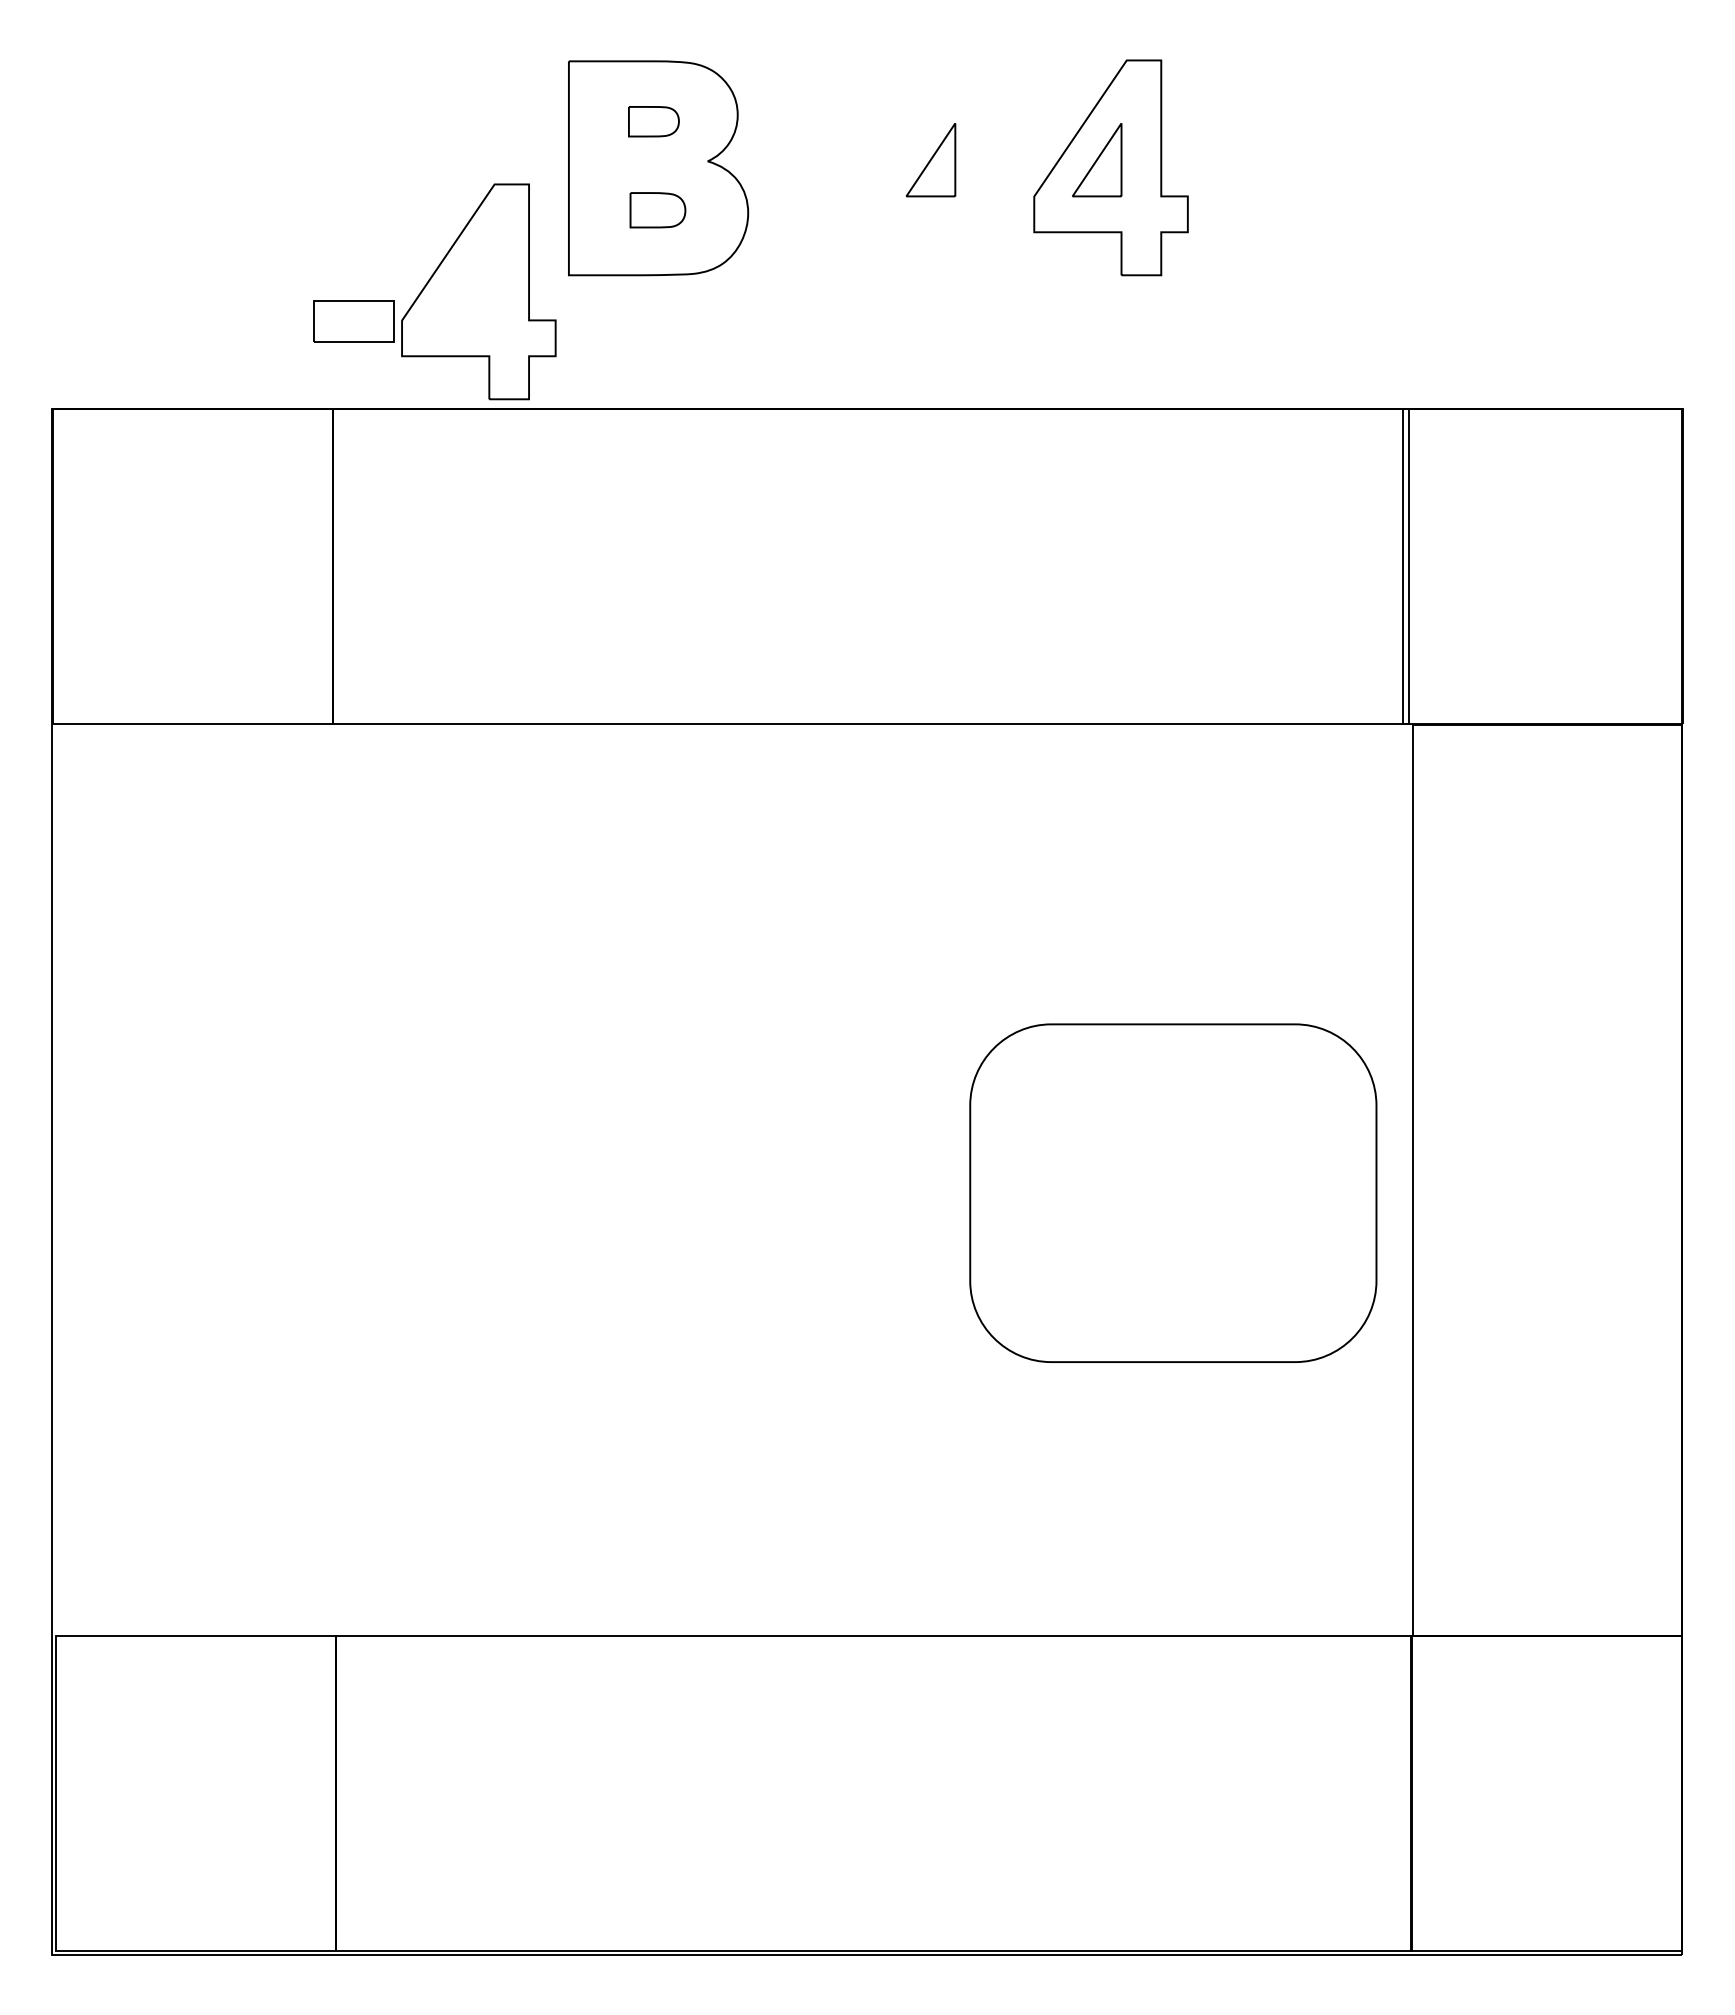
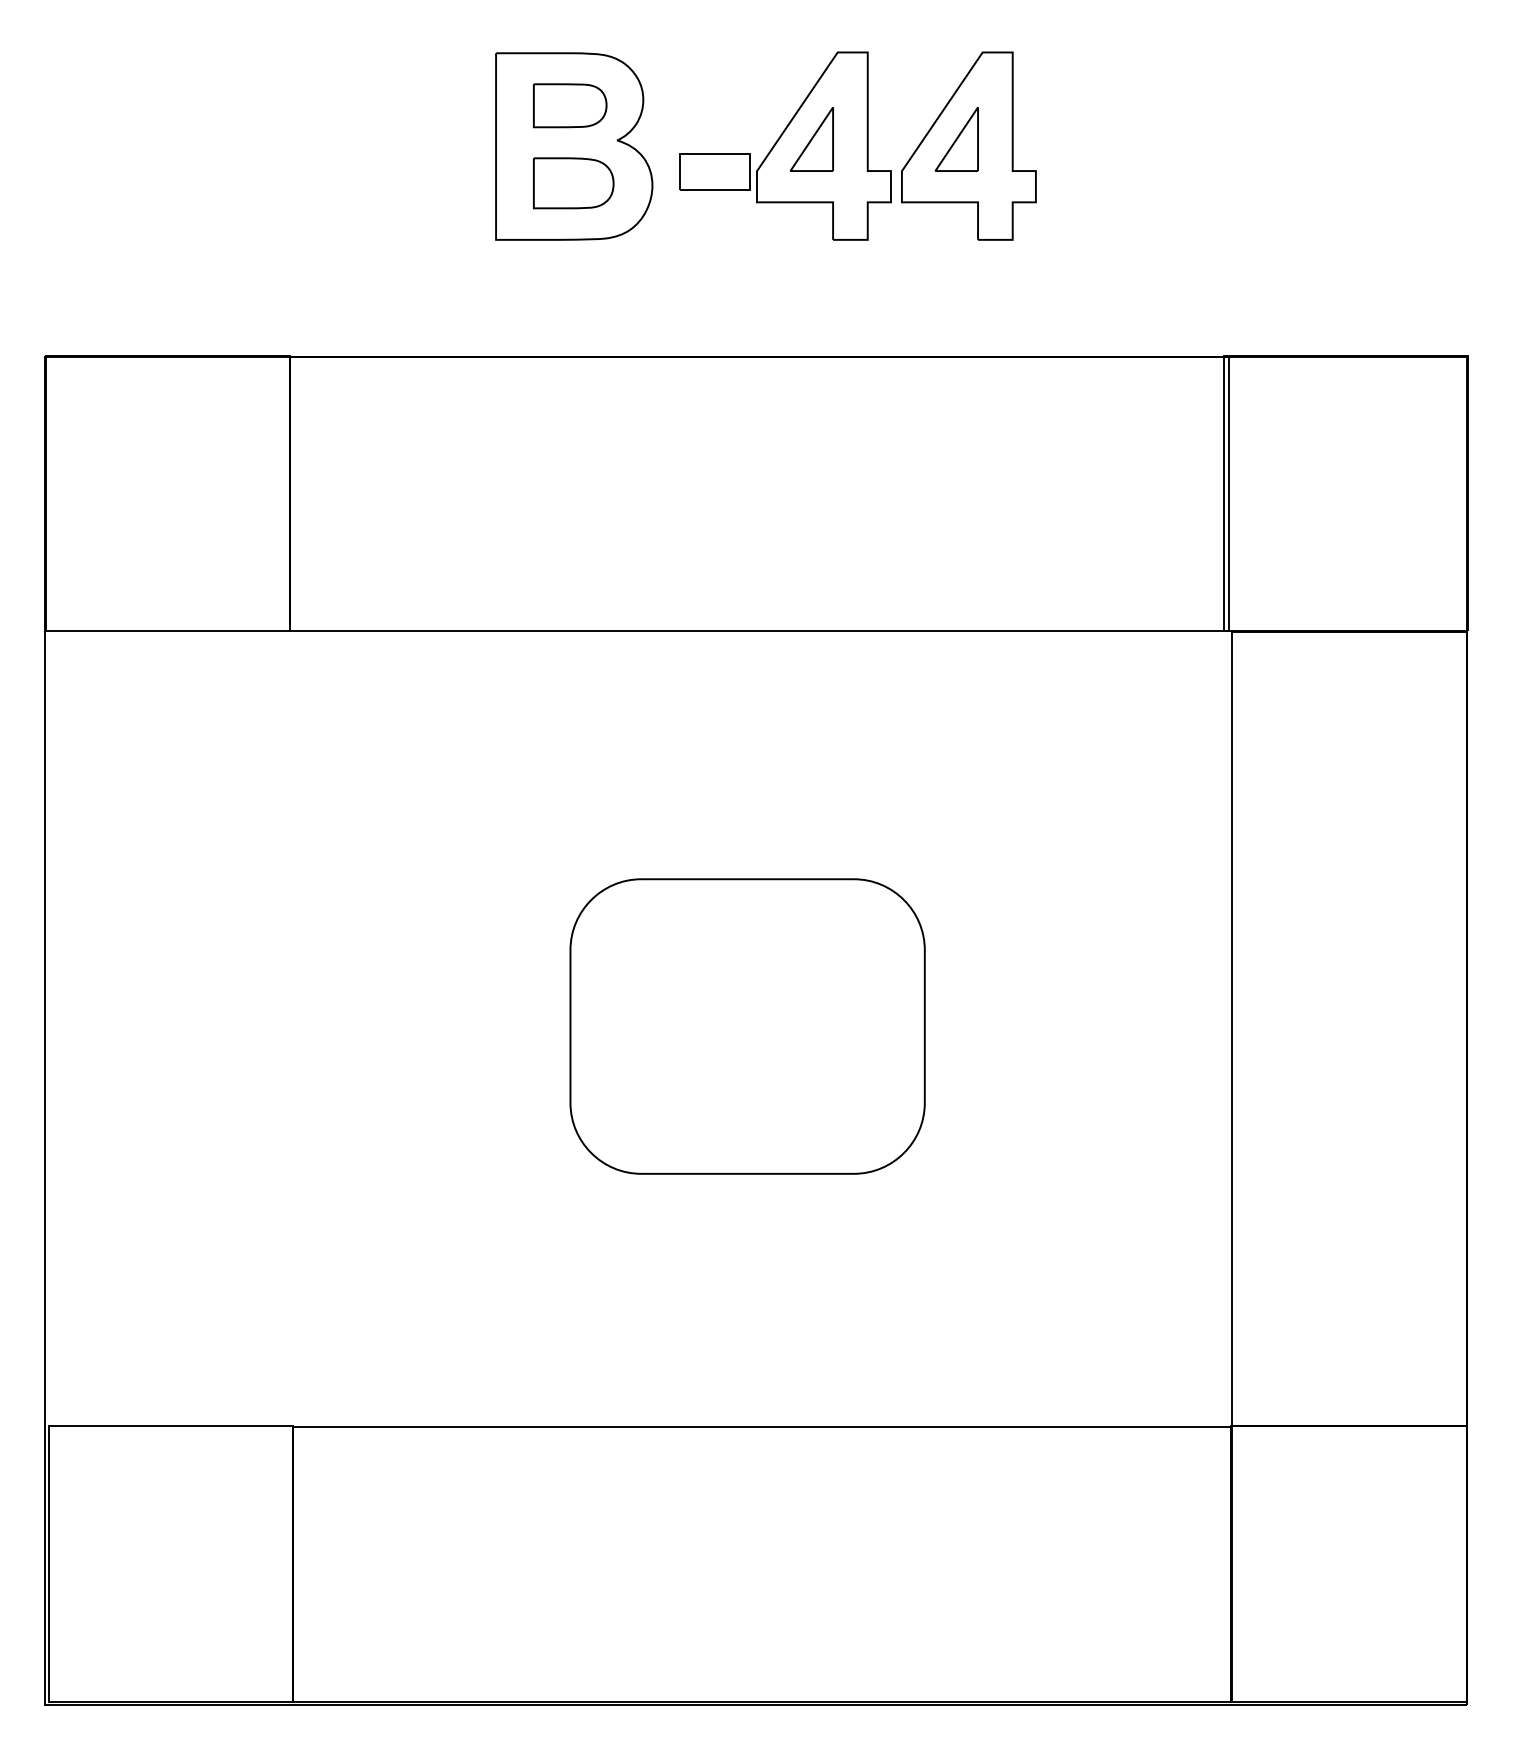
part: (653, 121) -> (569, 105), size x1.67
part: (657, 209) -> (573, 182), size x1.67
part: (434, 291) -> (785, 145), moved
part: (1173, 1192) -> (747, 1025), moved

